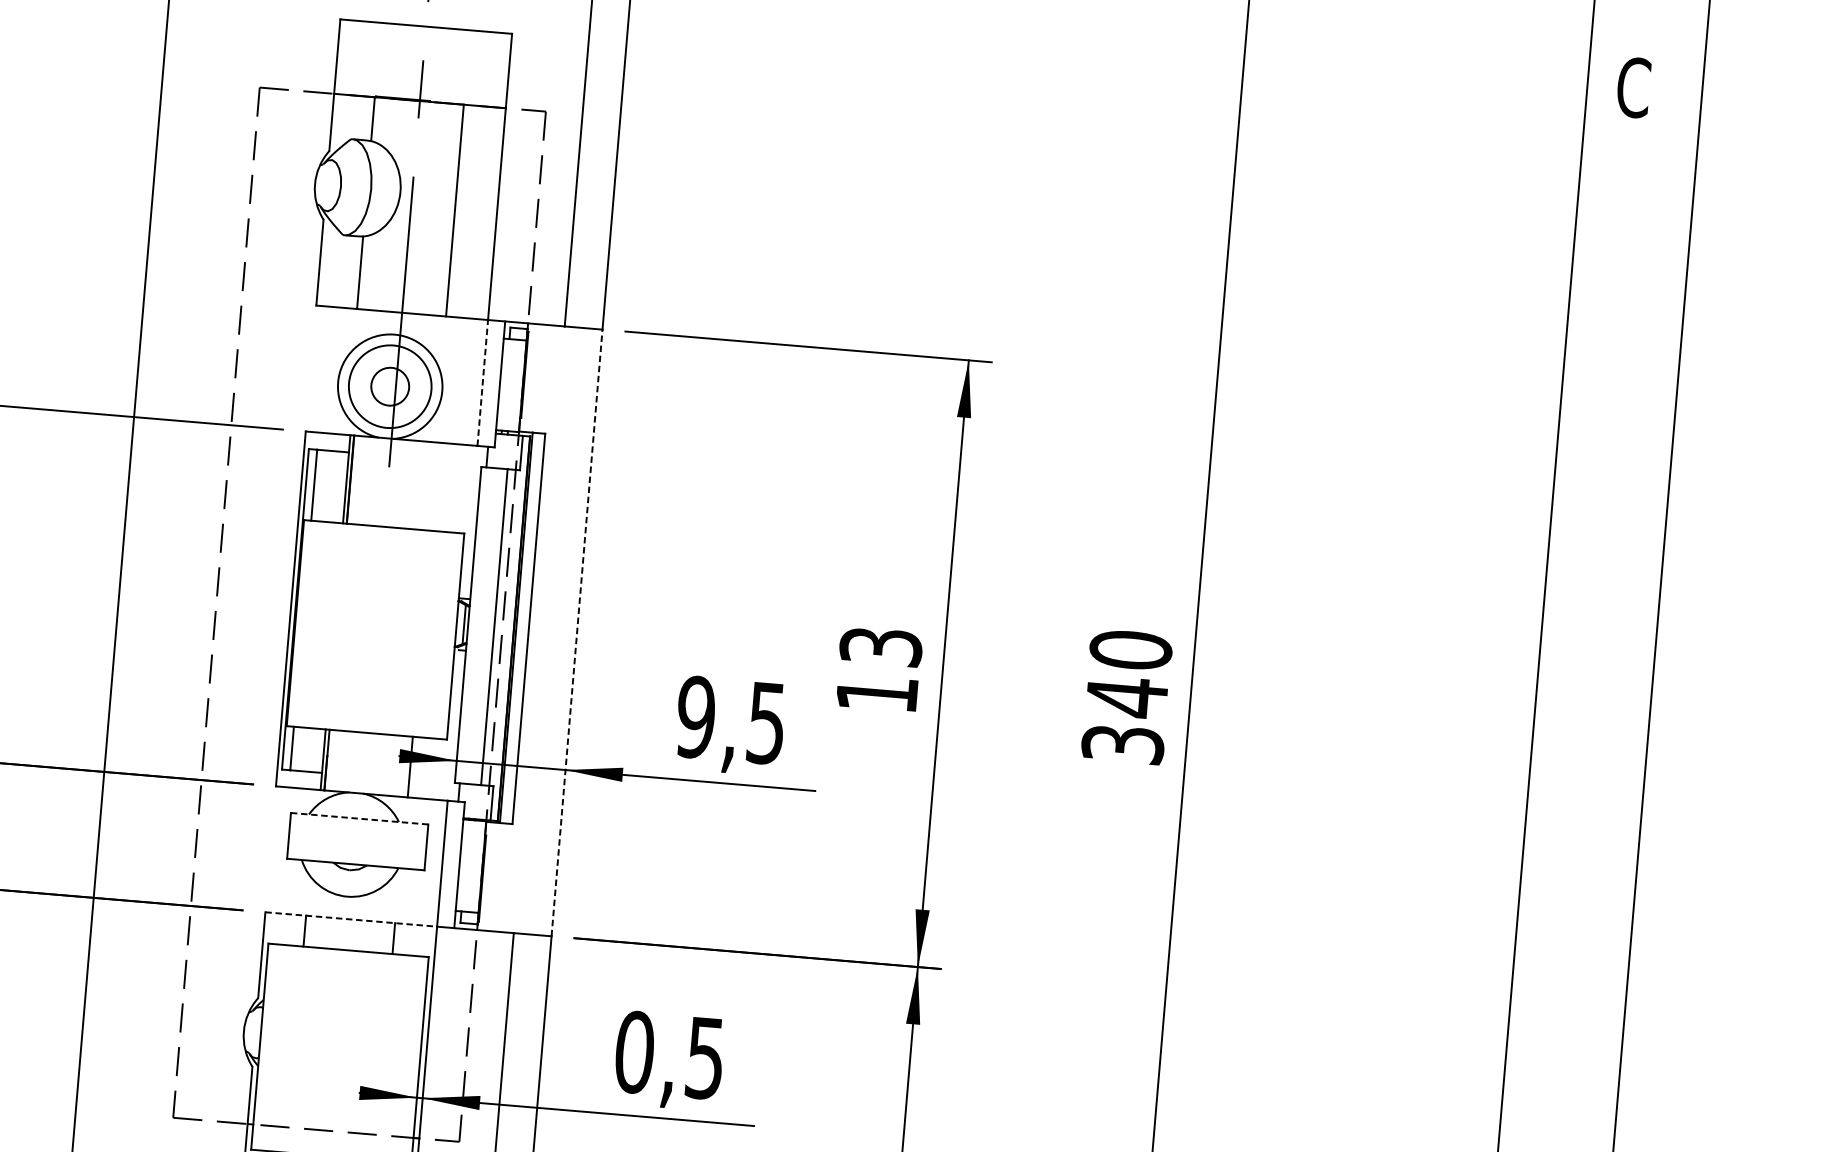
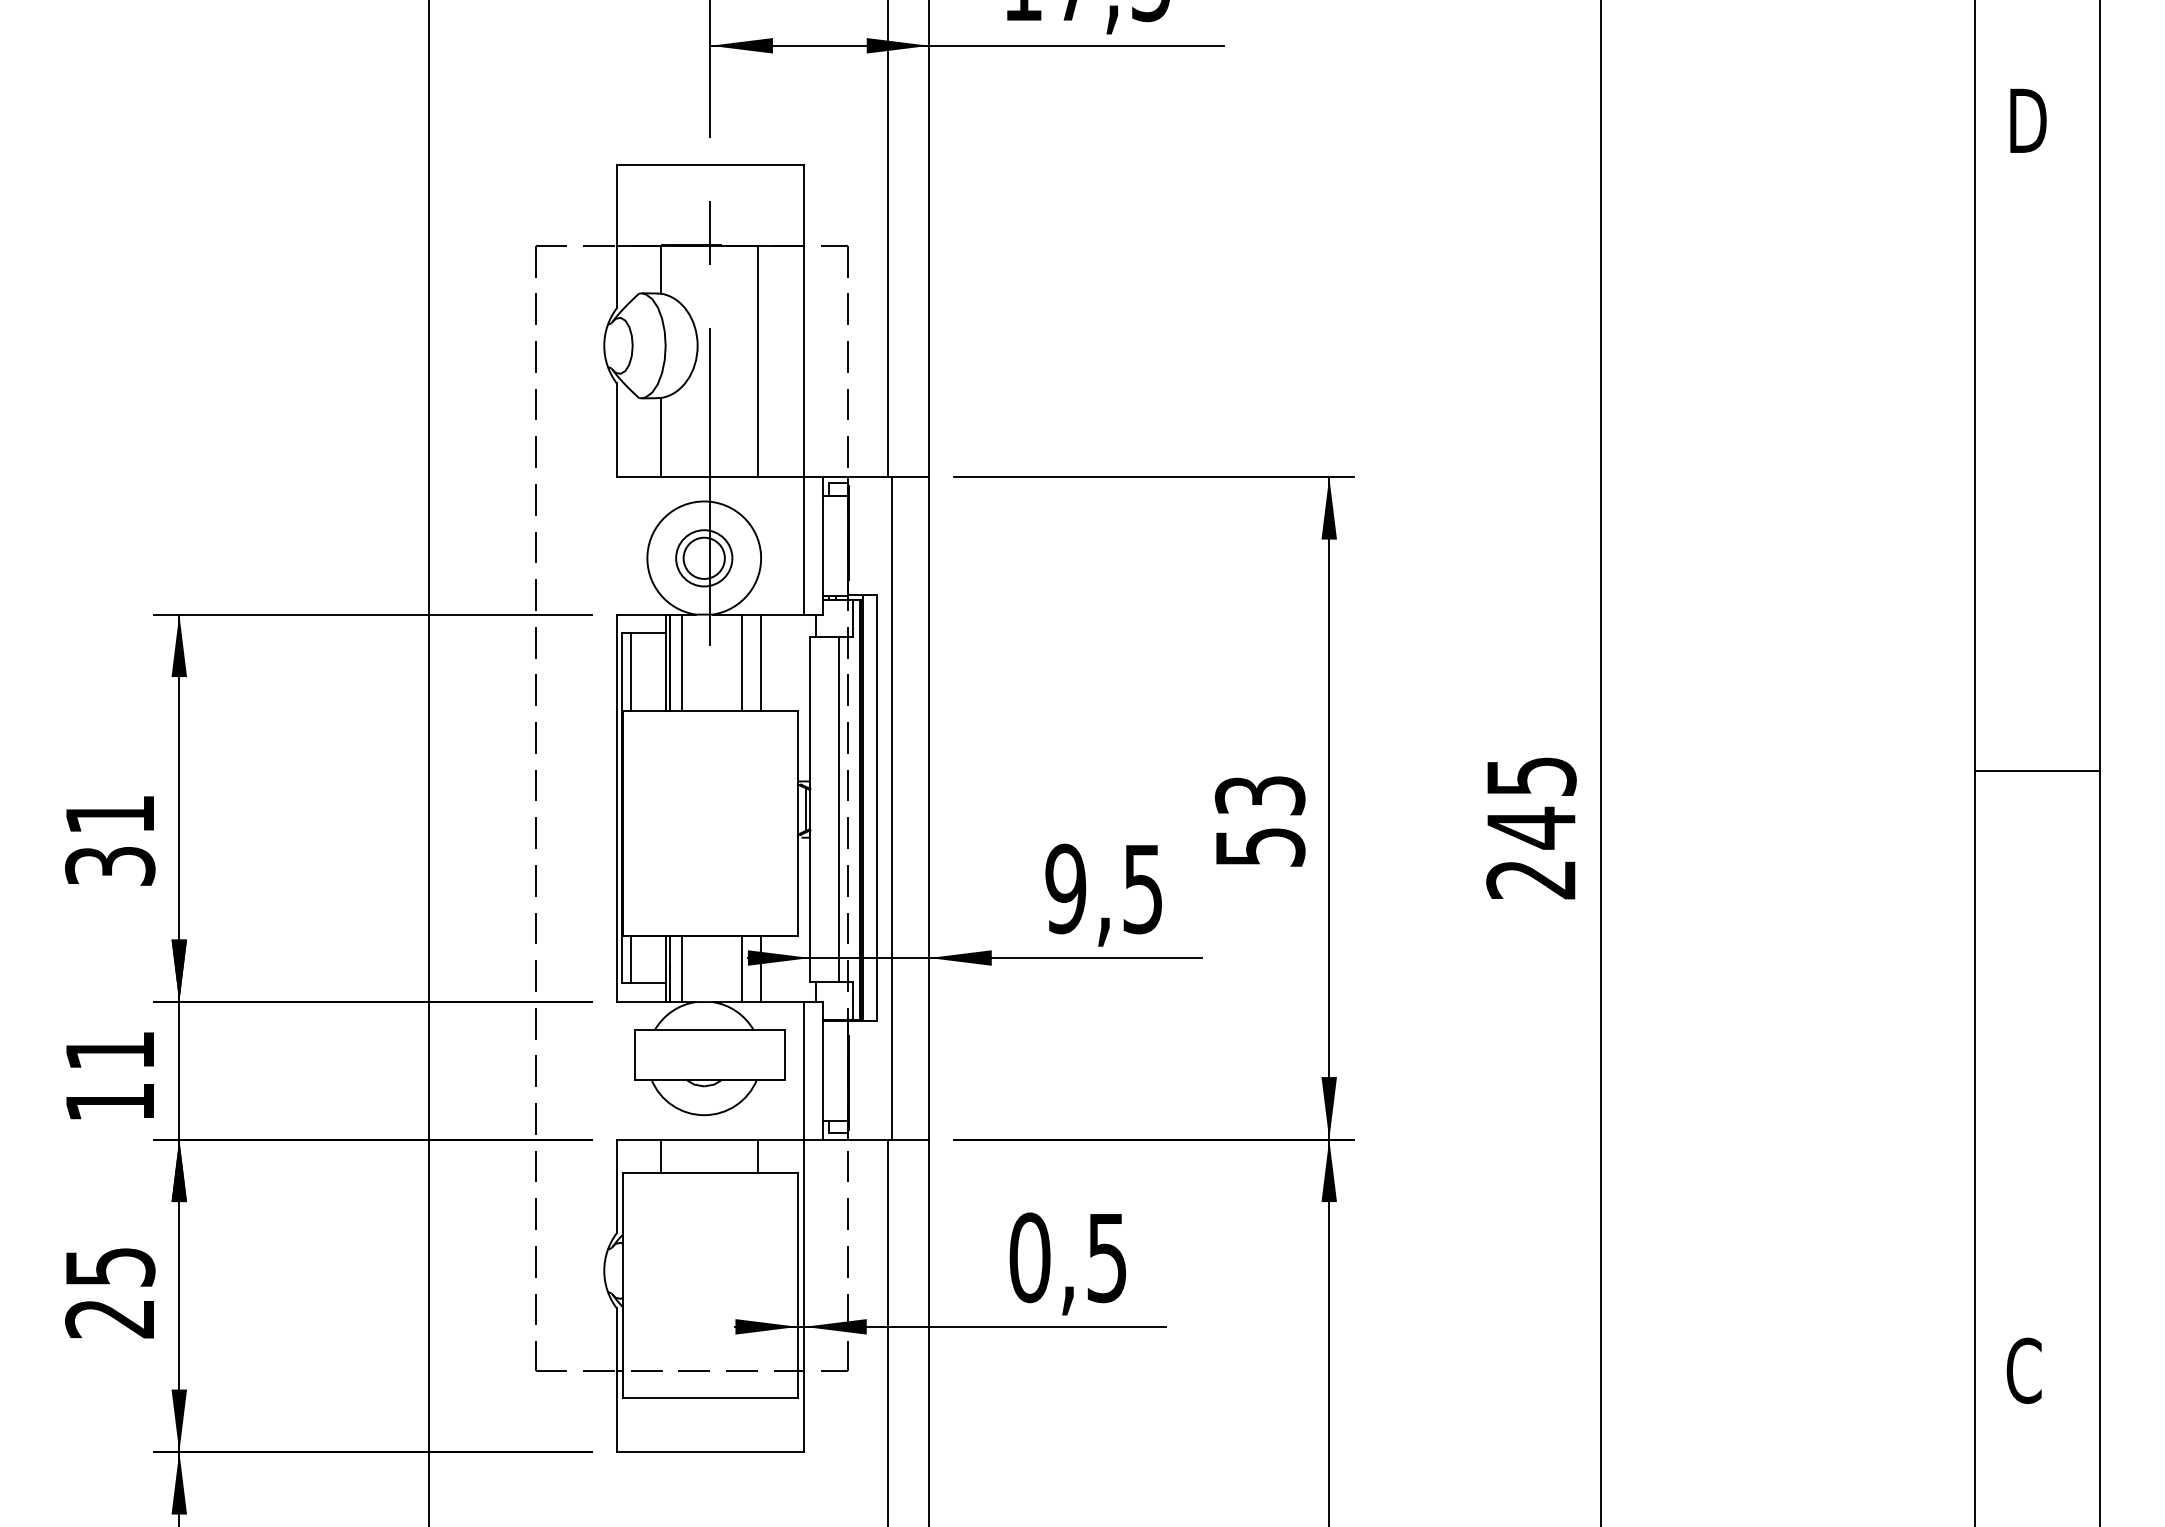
text: (1635, 87) -> (2027, 120), C -> D
line: (483, 382) -> (804, 545), dashed -> solid
circle: (390, 386) -> (704, 558), size x0.62
line: (362, 480) -> (682, 662), added
line: (417, 485) -> (742, 662), added
line: (433, 486) -> (760, 662), added
line: (542, 630) -> (891, 808), added
line: (577, 632) -> (929, 807), dashed -> solid
line: (1594, 684) -> (2037, 771), added
text: (877, 694) -> (1260, 847), 13 -> 53
text: (1127, 696) -> (1531, 827), 340 -> 245
line: (338, 760) -> (682, 968), added
line: (393, 765) -> (742, 968), added
line: (359, 818) -> (710, 1029), dashed -> solid
line: (351, 919) -> (710, 1139), dashed -> solid

